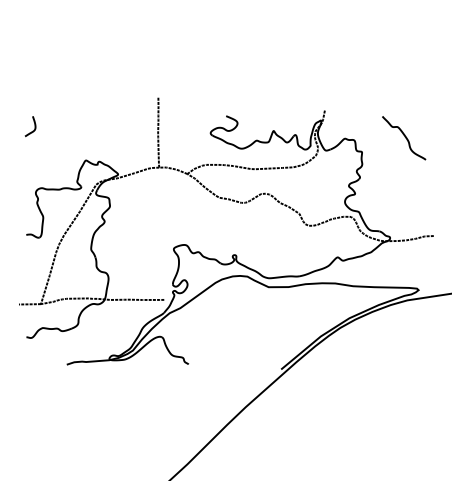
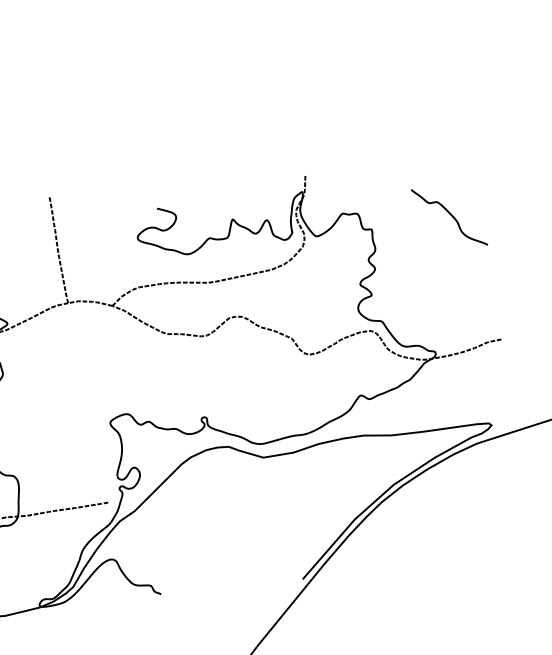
curve: (404, 137) -> (449, 216), moved

